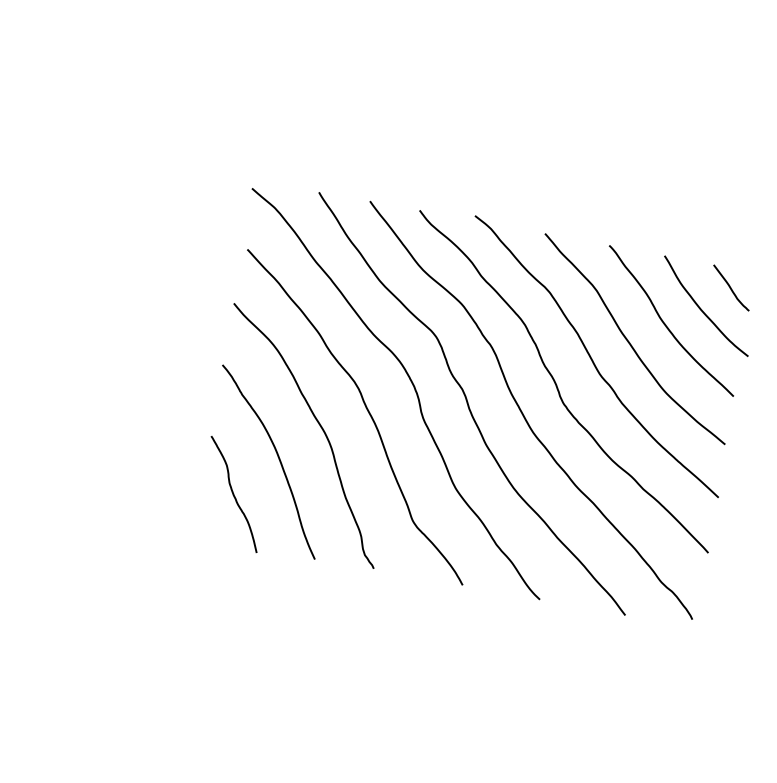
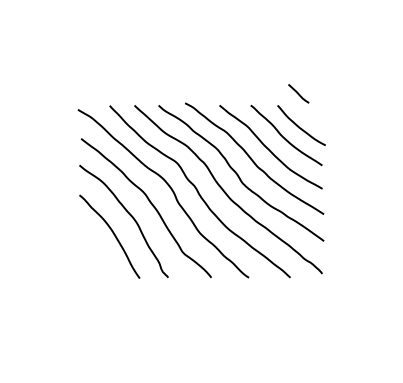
line: (730, 287) -> (298, 93), moved
curve: (234, 493) -> (96, 254), removed

